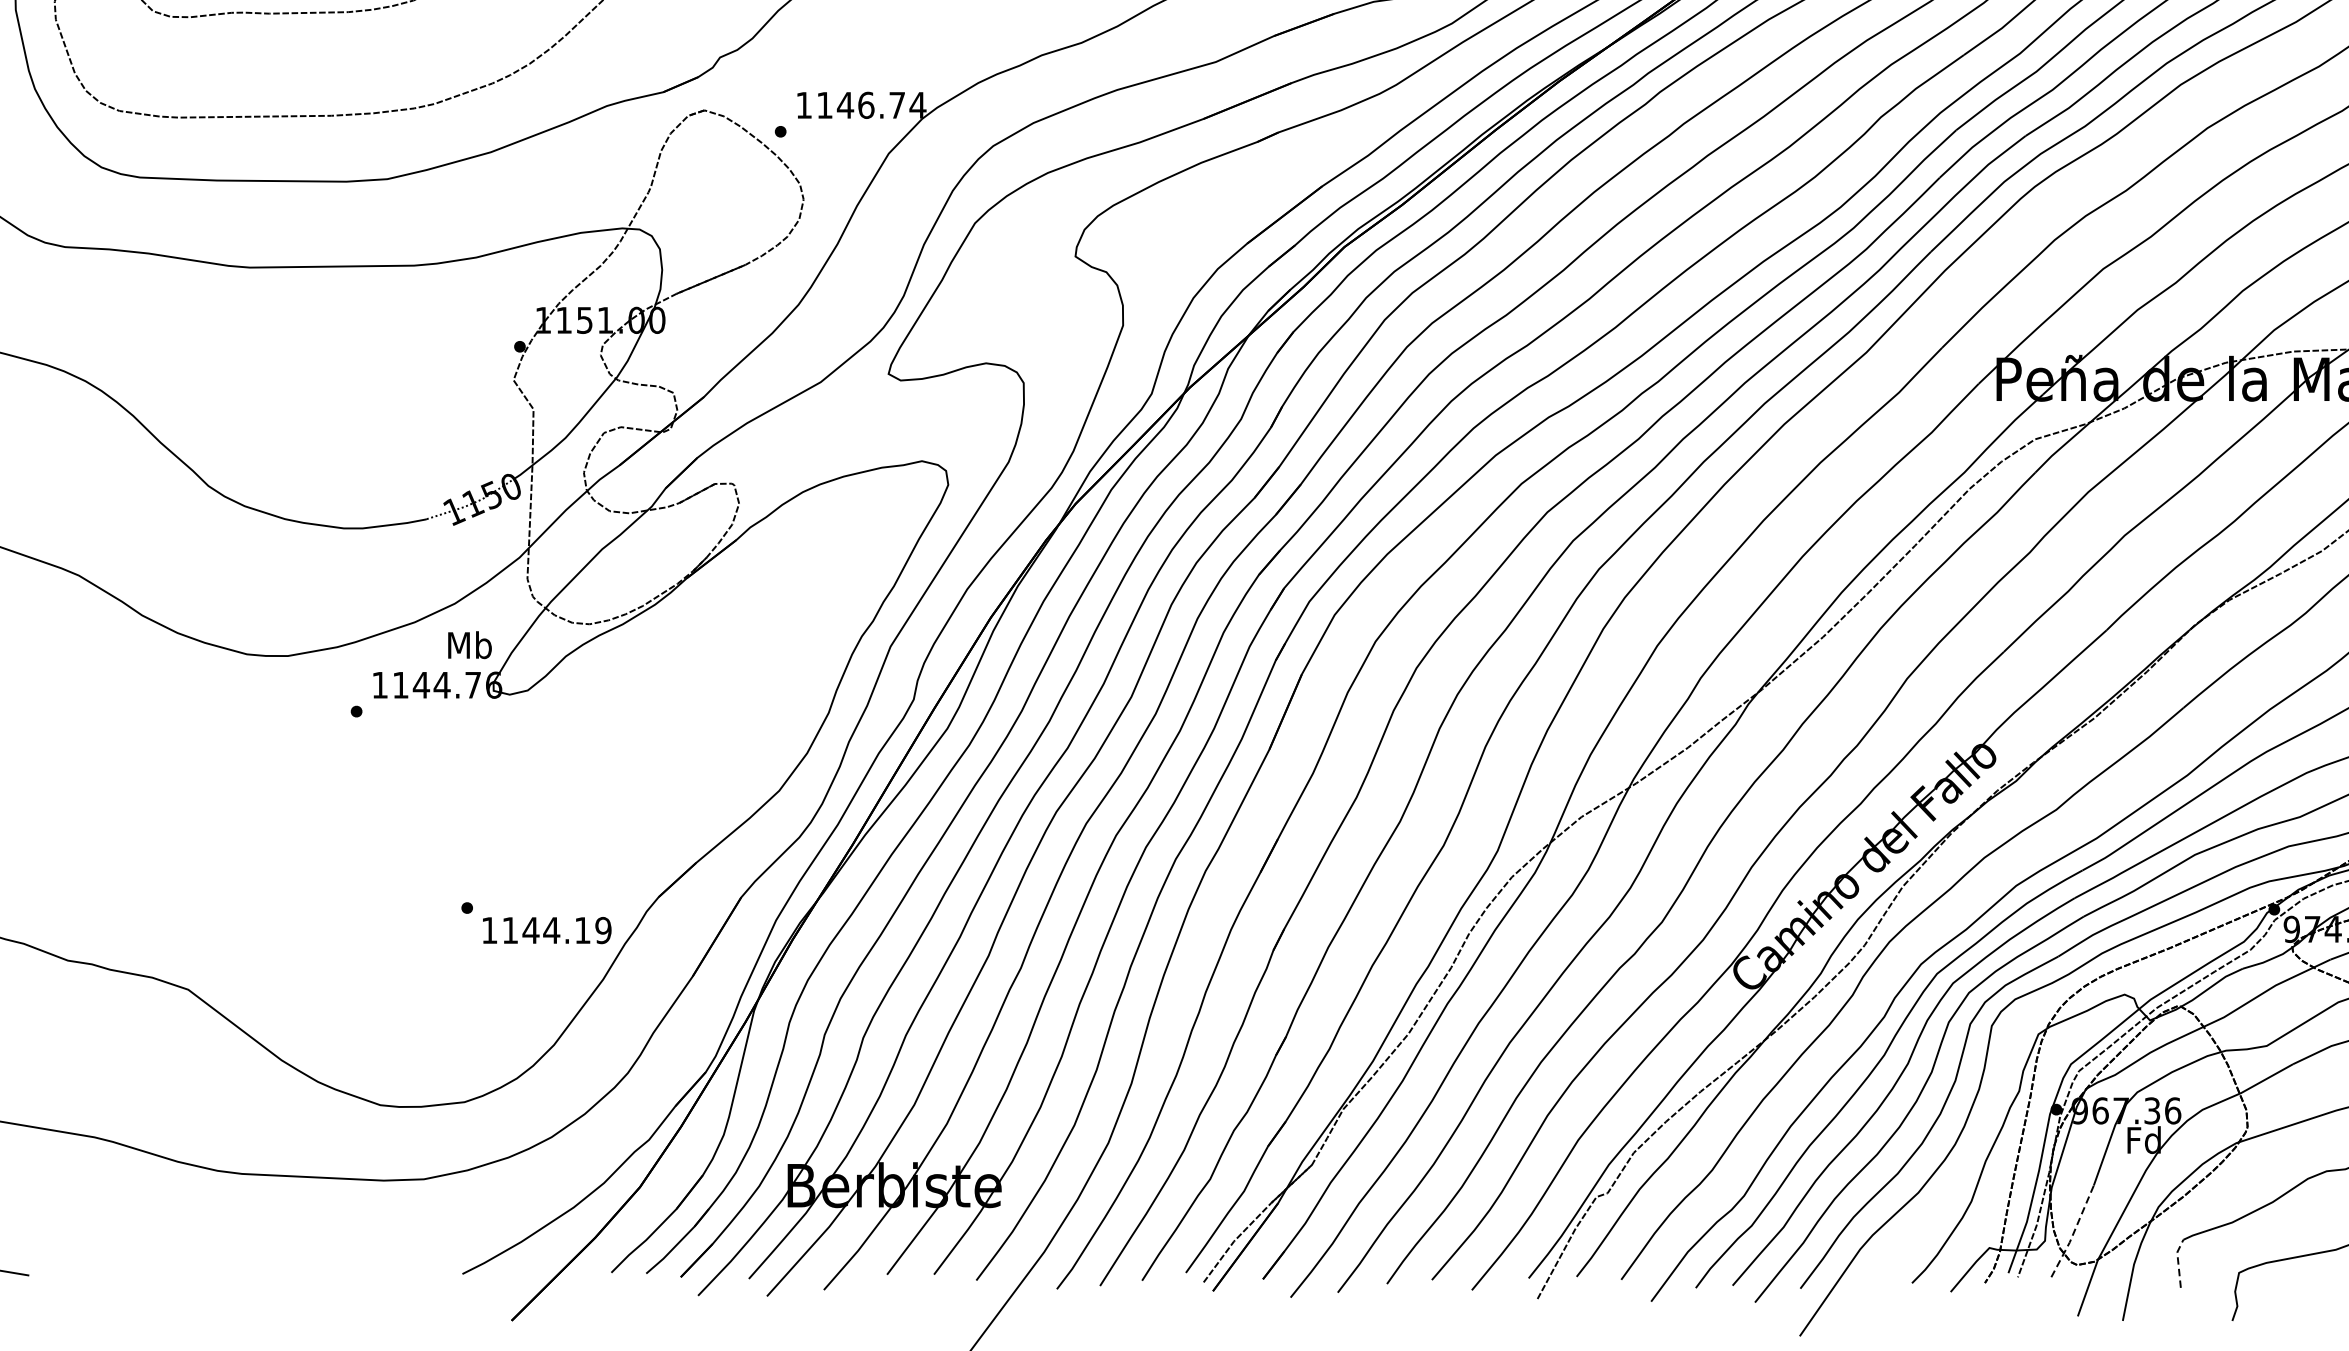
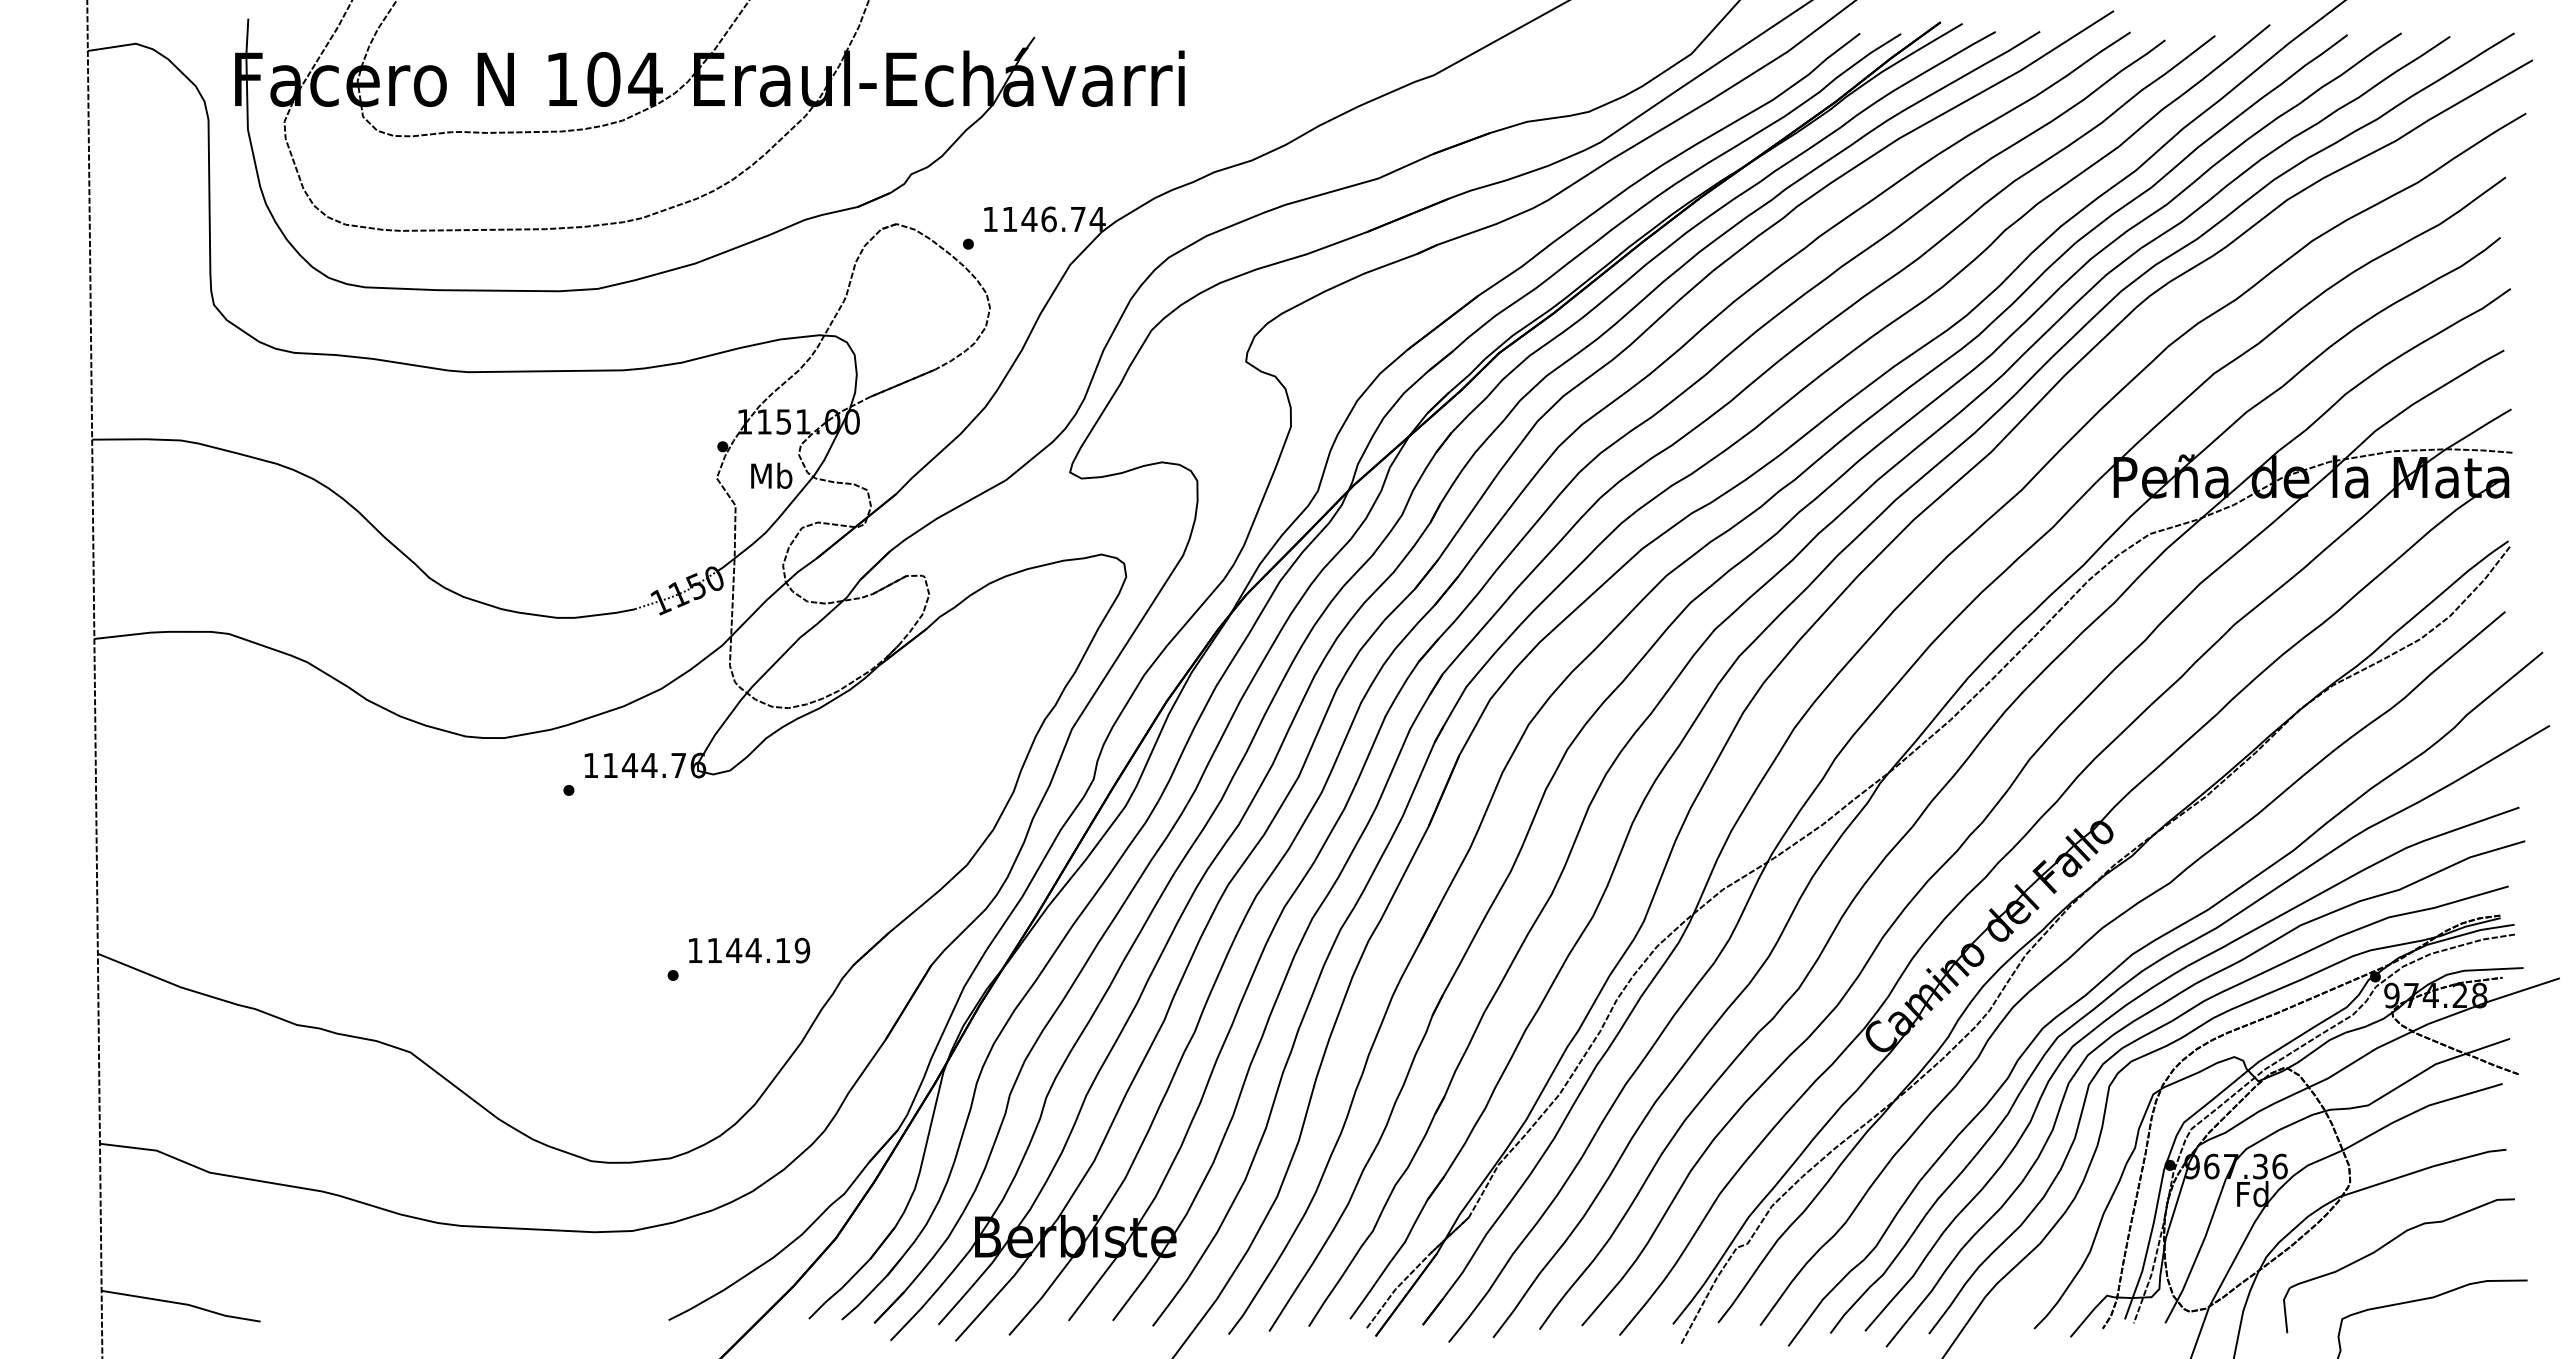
text: (469, 644) -> (771, 475), moved
text: (547, 930) -> (749, 950), moved
line: (2073, 1231) -> (2186, 1280), dashed -> solid
line: (2177, 1261) -> (2284, 1308), dashed -> solid

